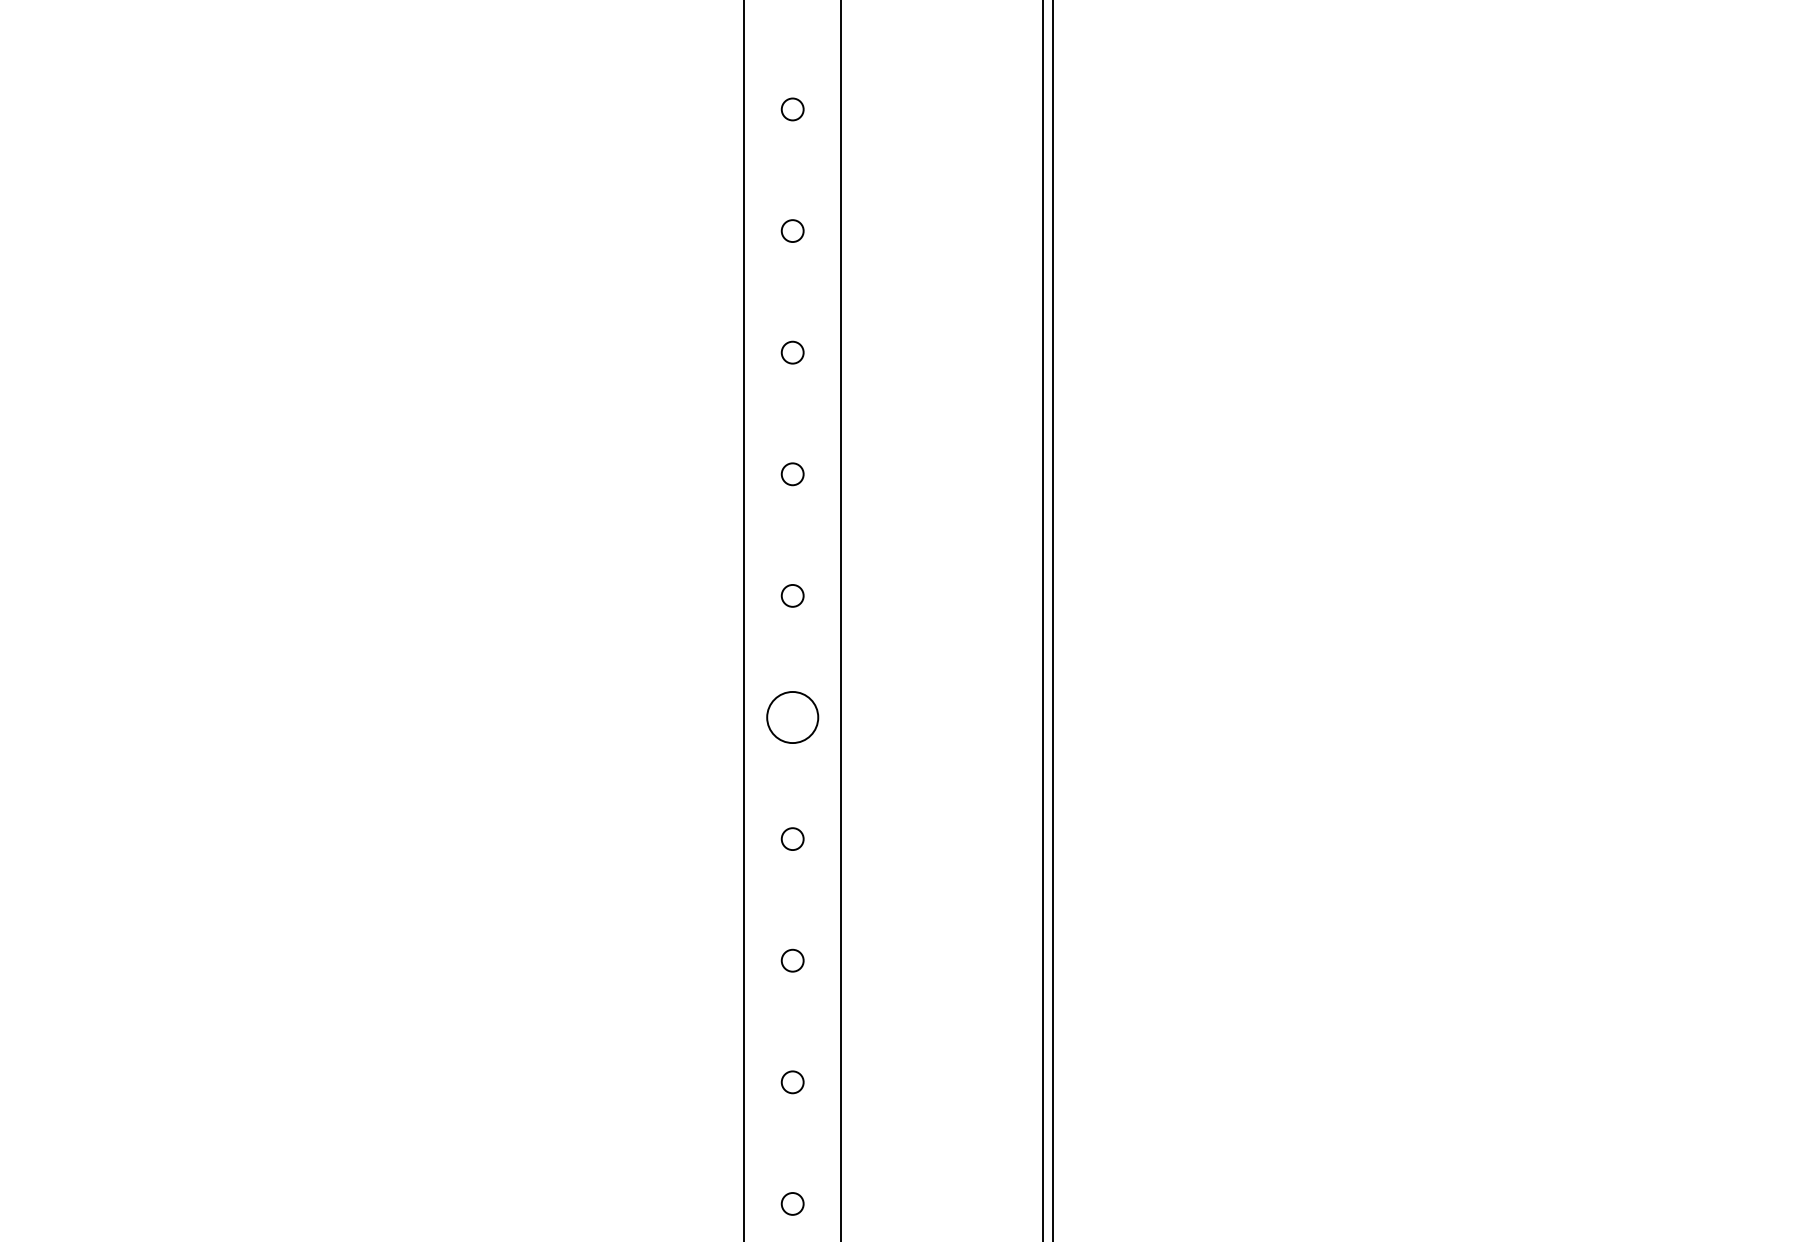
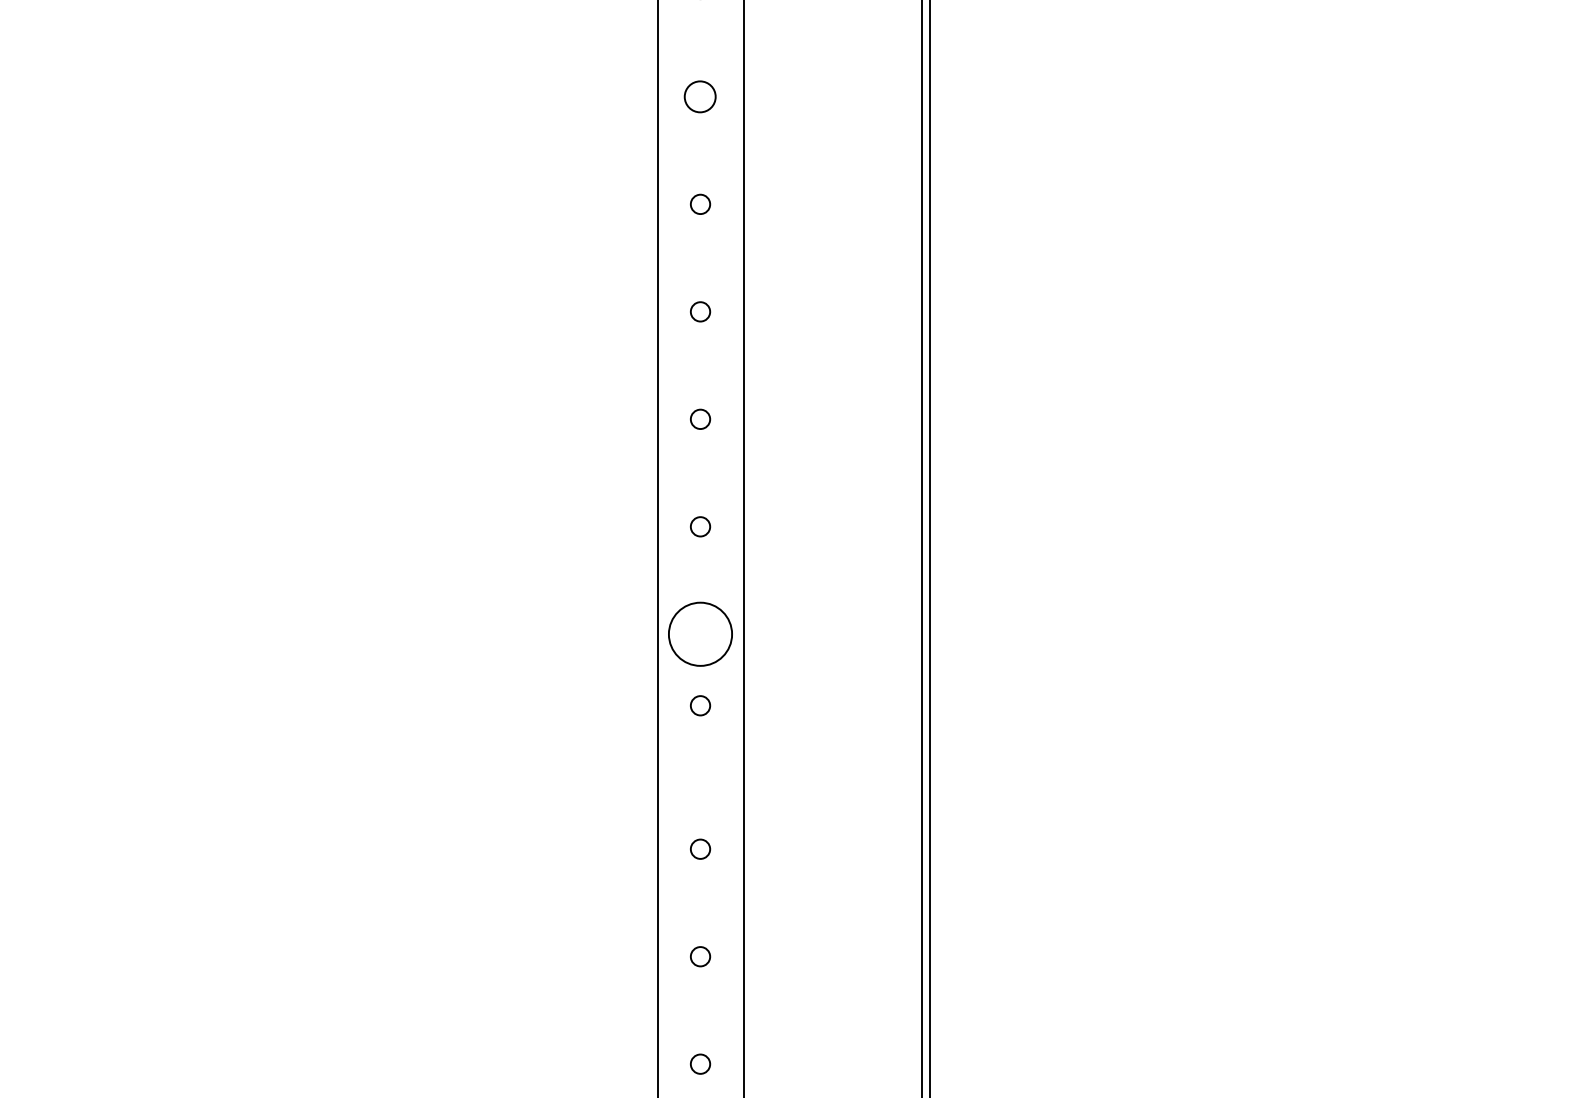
circle: (792, 108) -> (700, 96), size x1.6
circle: (792, 716) -> (700, 633), size x1.4
circle: (792, 838) -> (700, 705), moved

